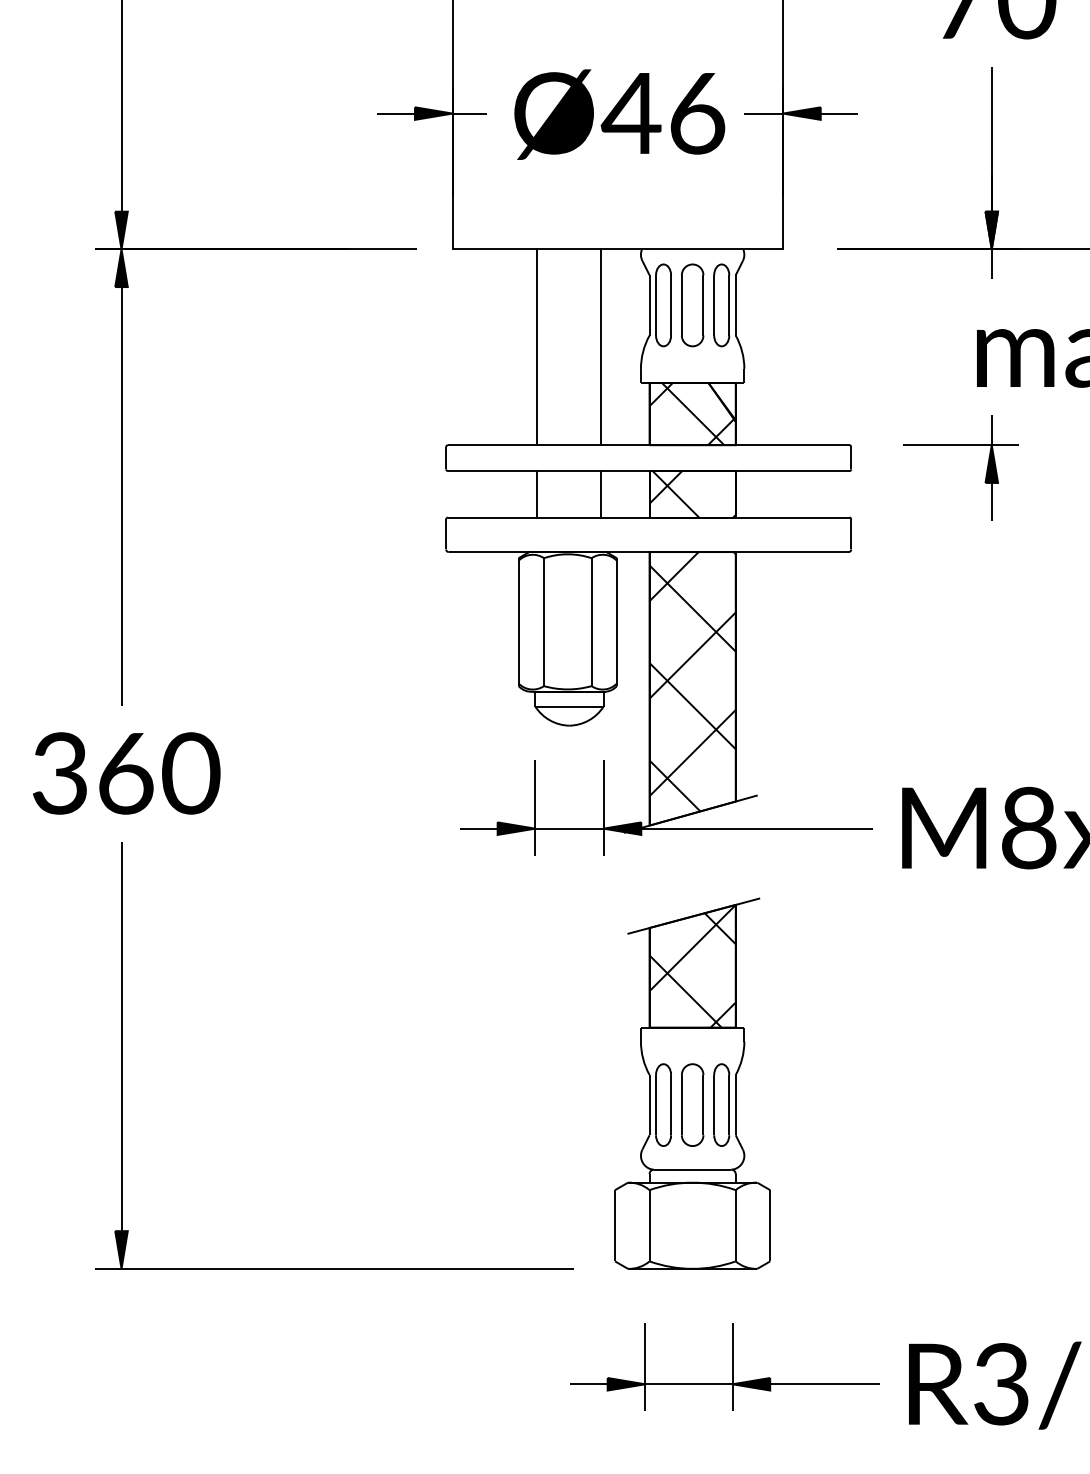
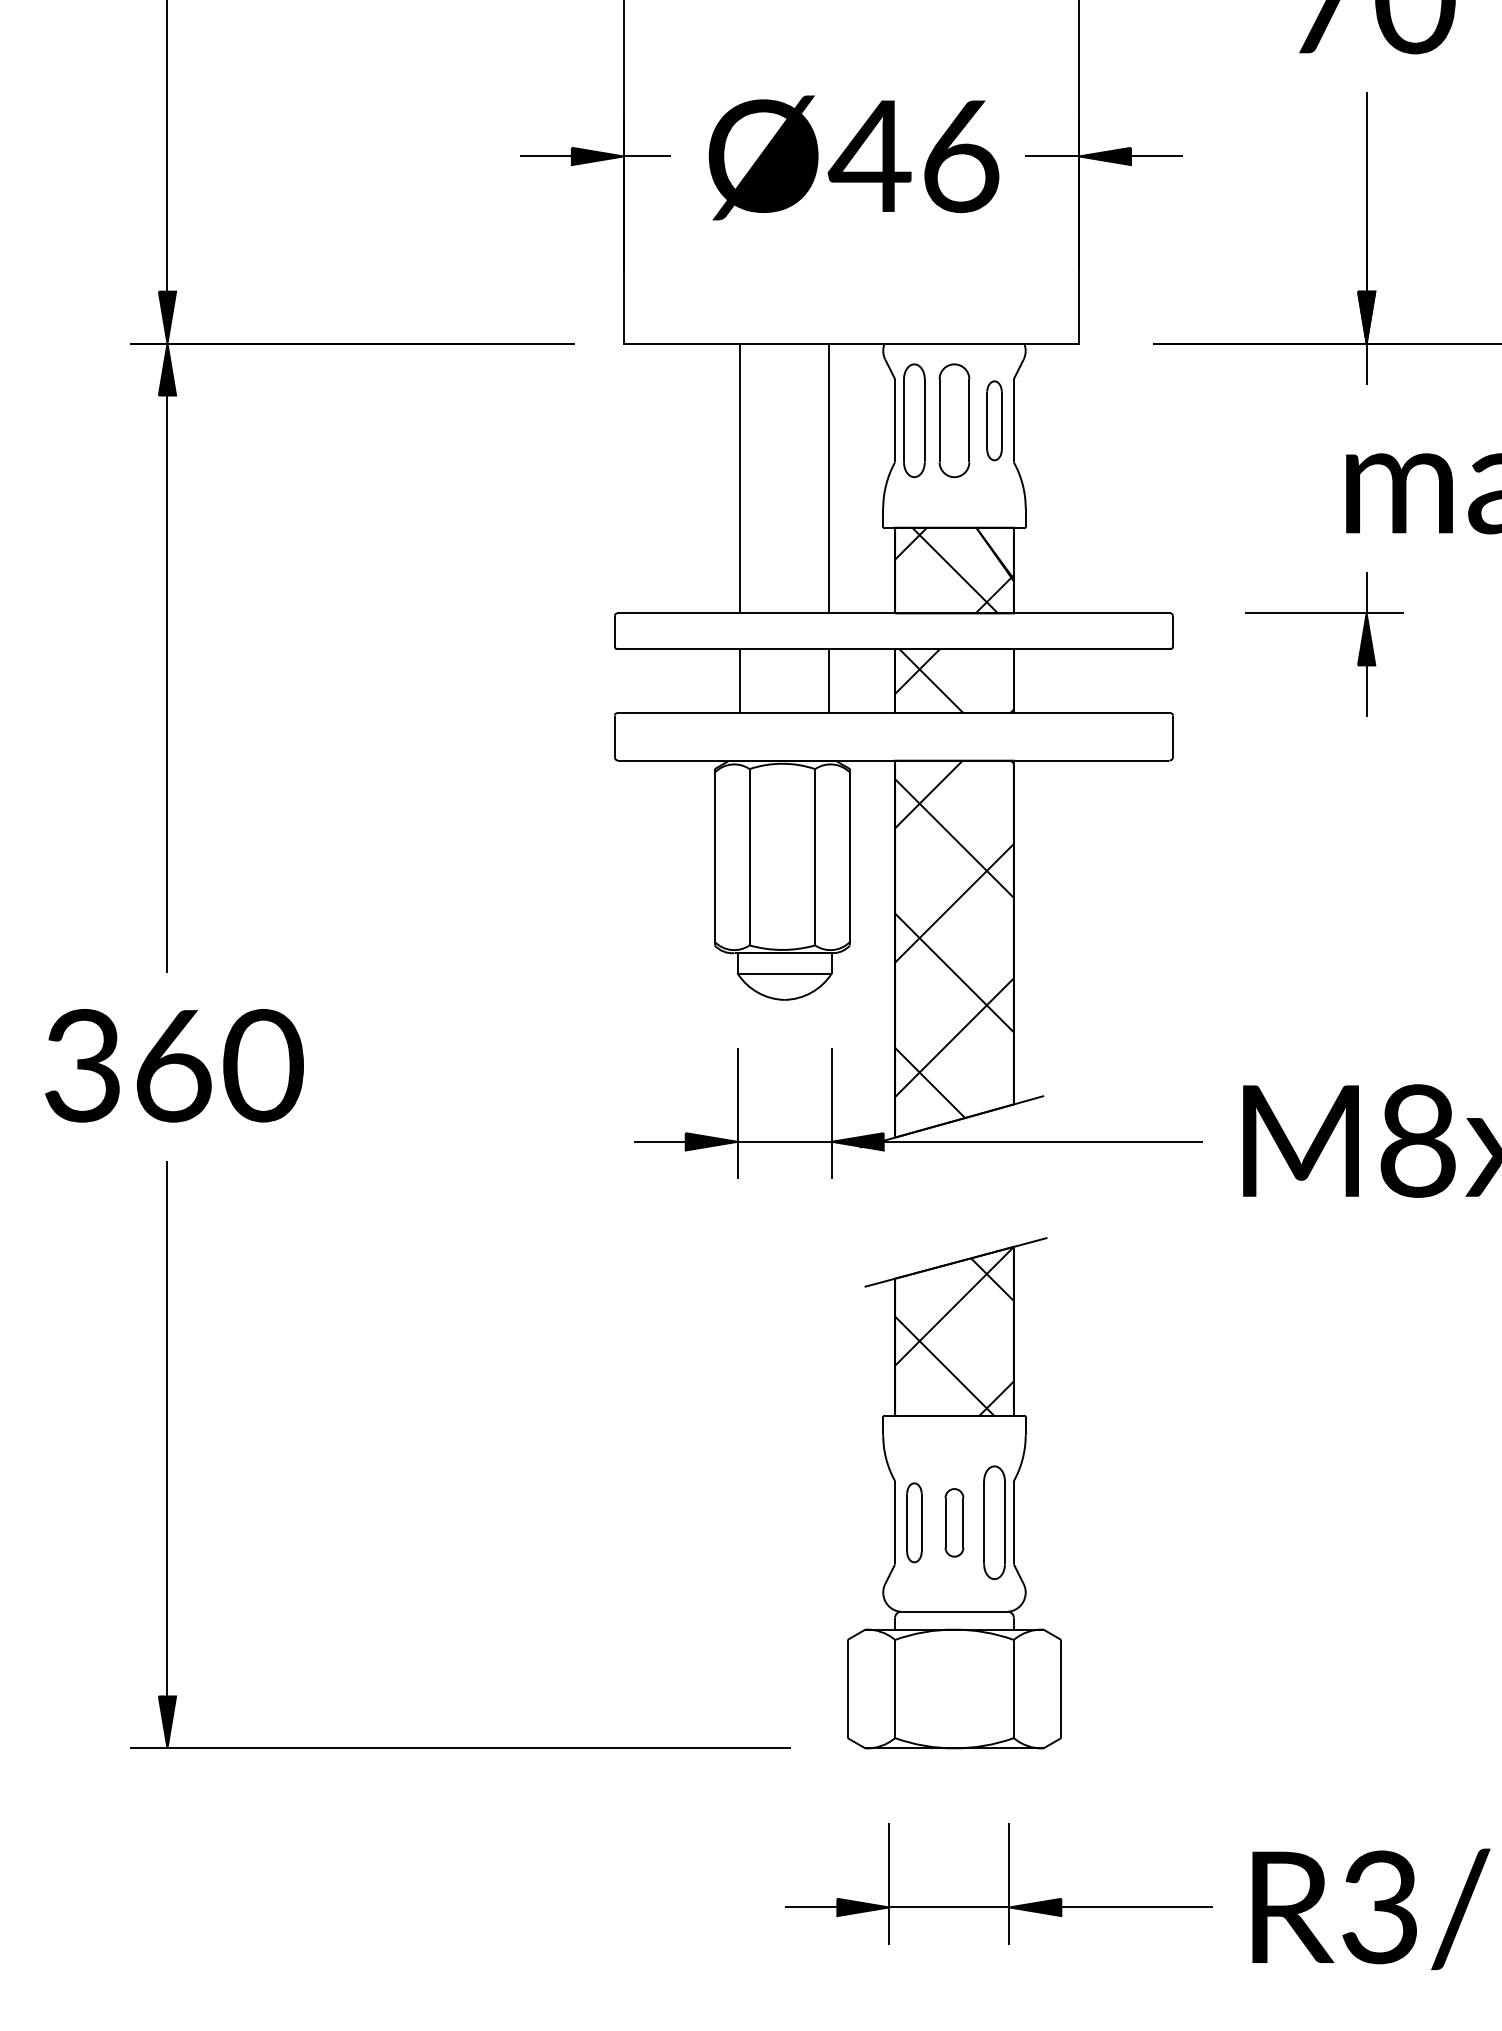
part: (721, 305) -> (994, 420), size x0.7
part: (663, 1104) -> (914, 1522), size x0.7
part: (692, 1104) -> (954, 1522), size x0.6

